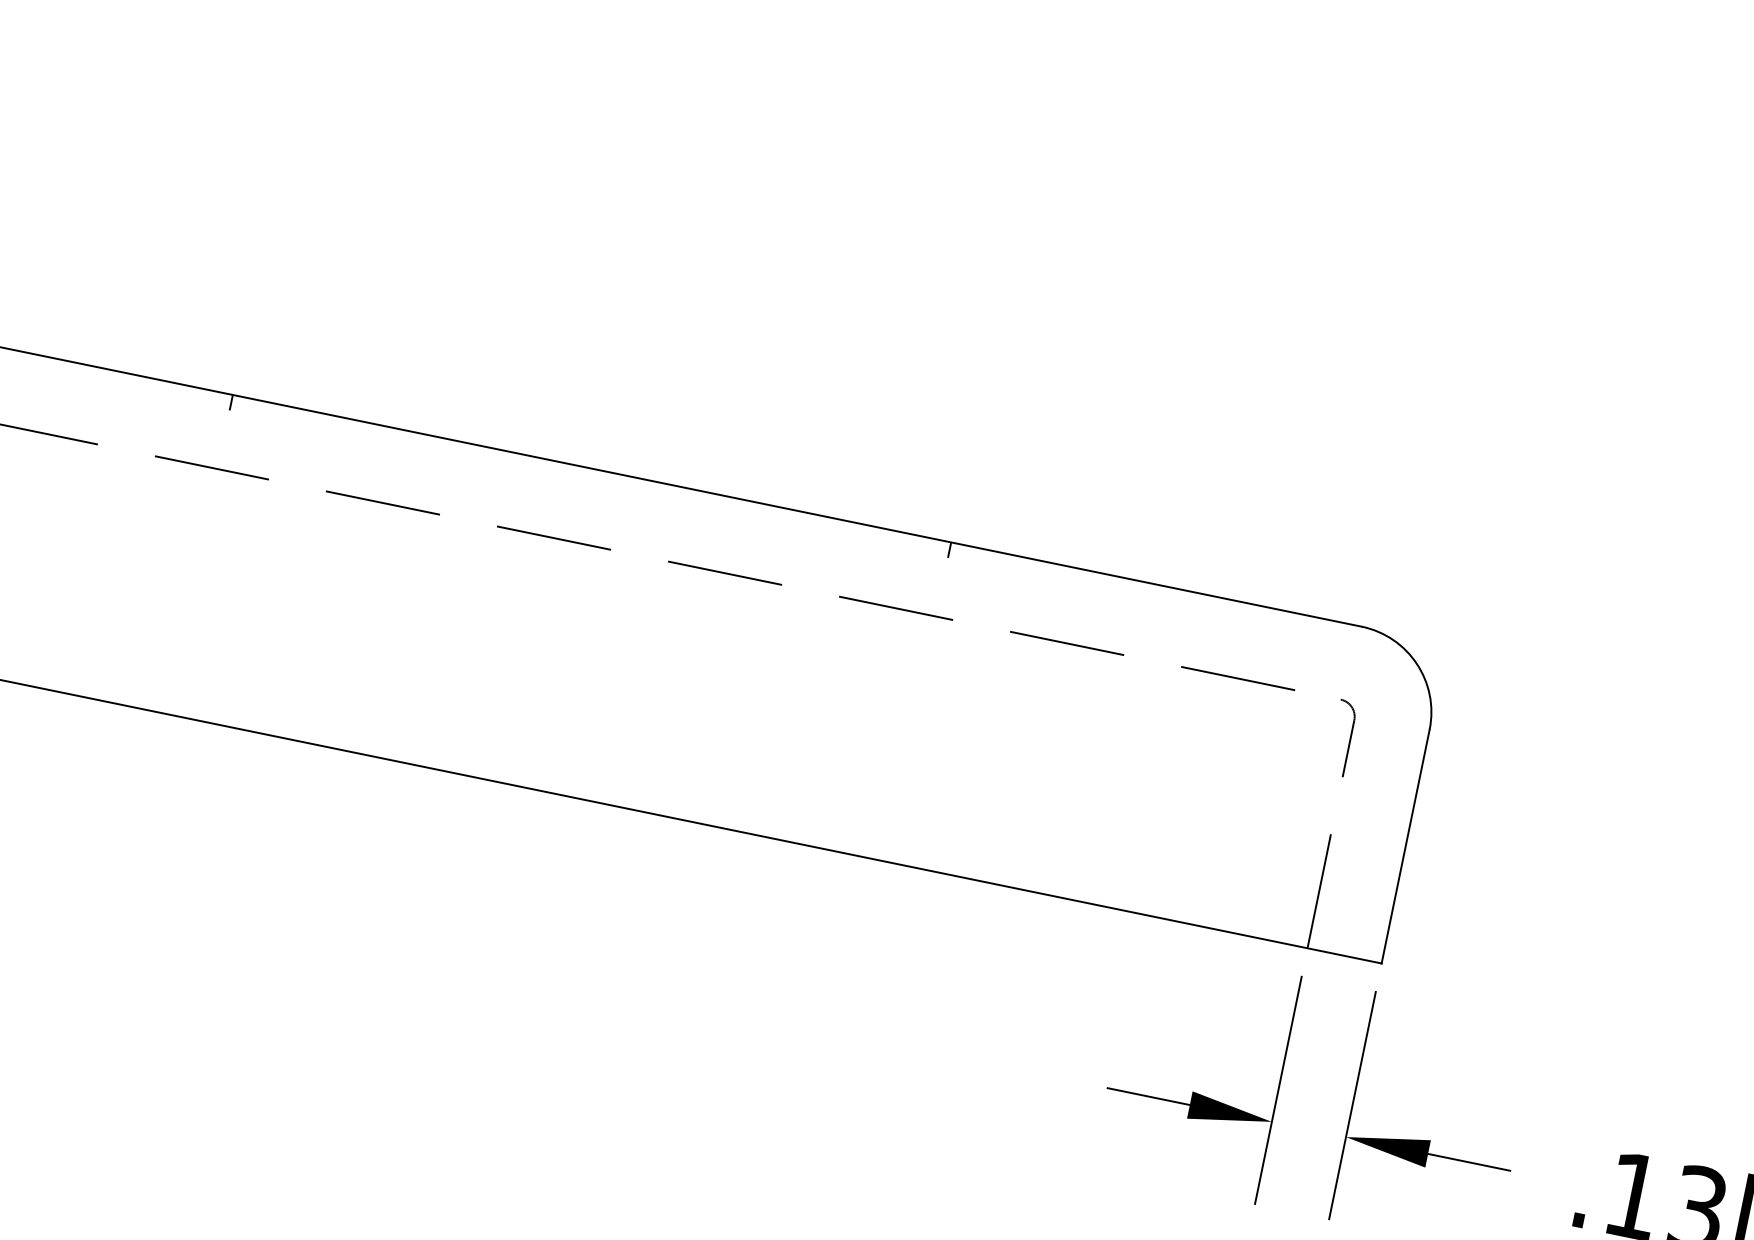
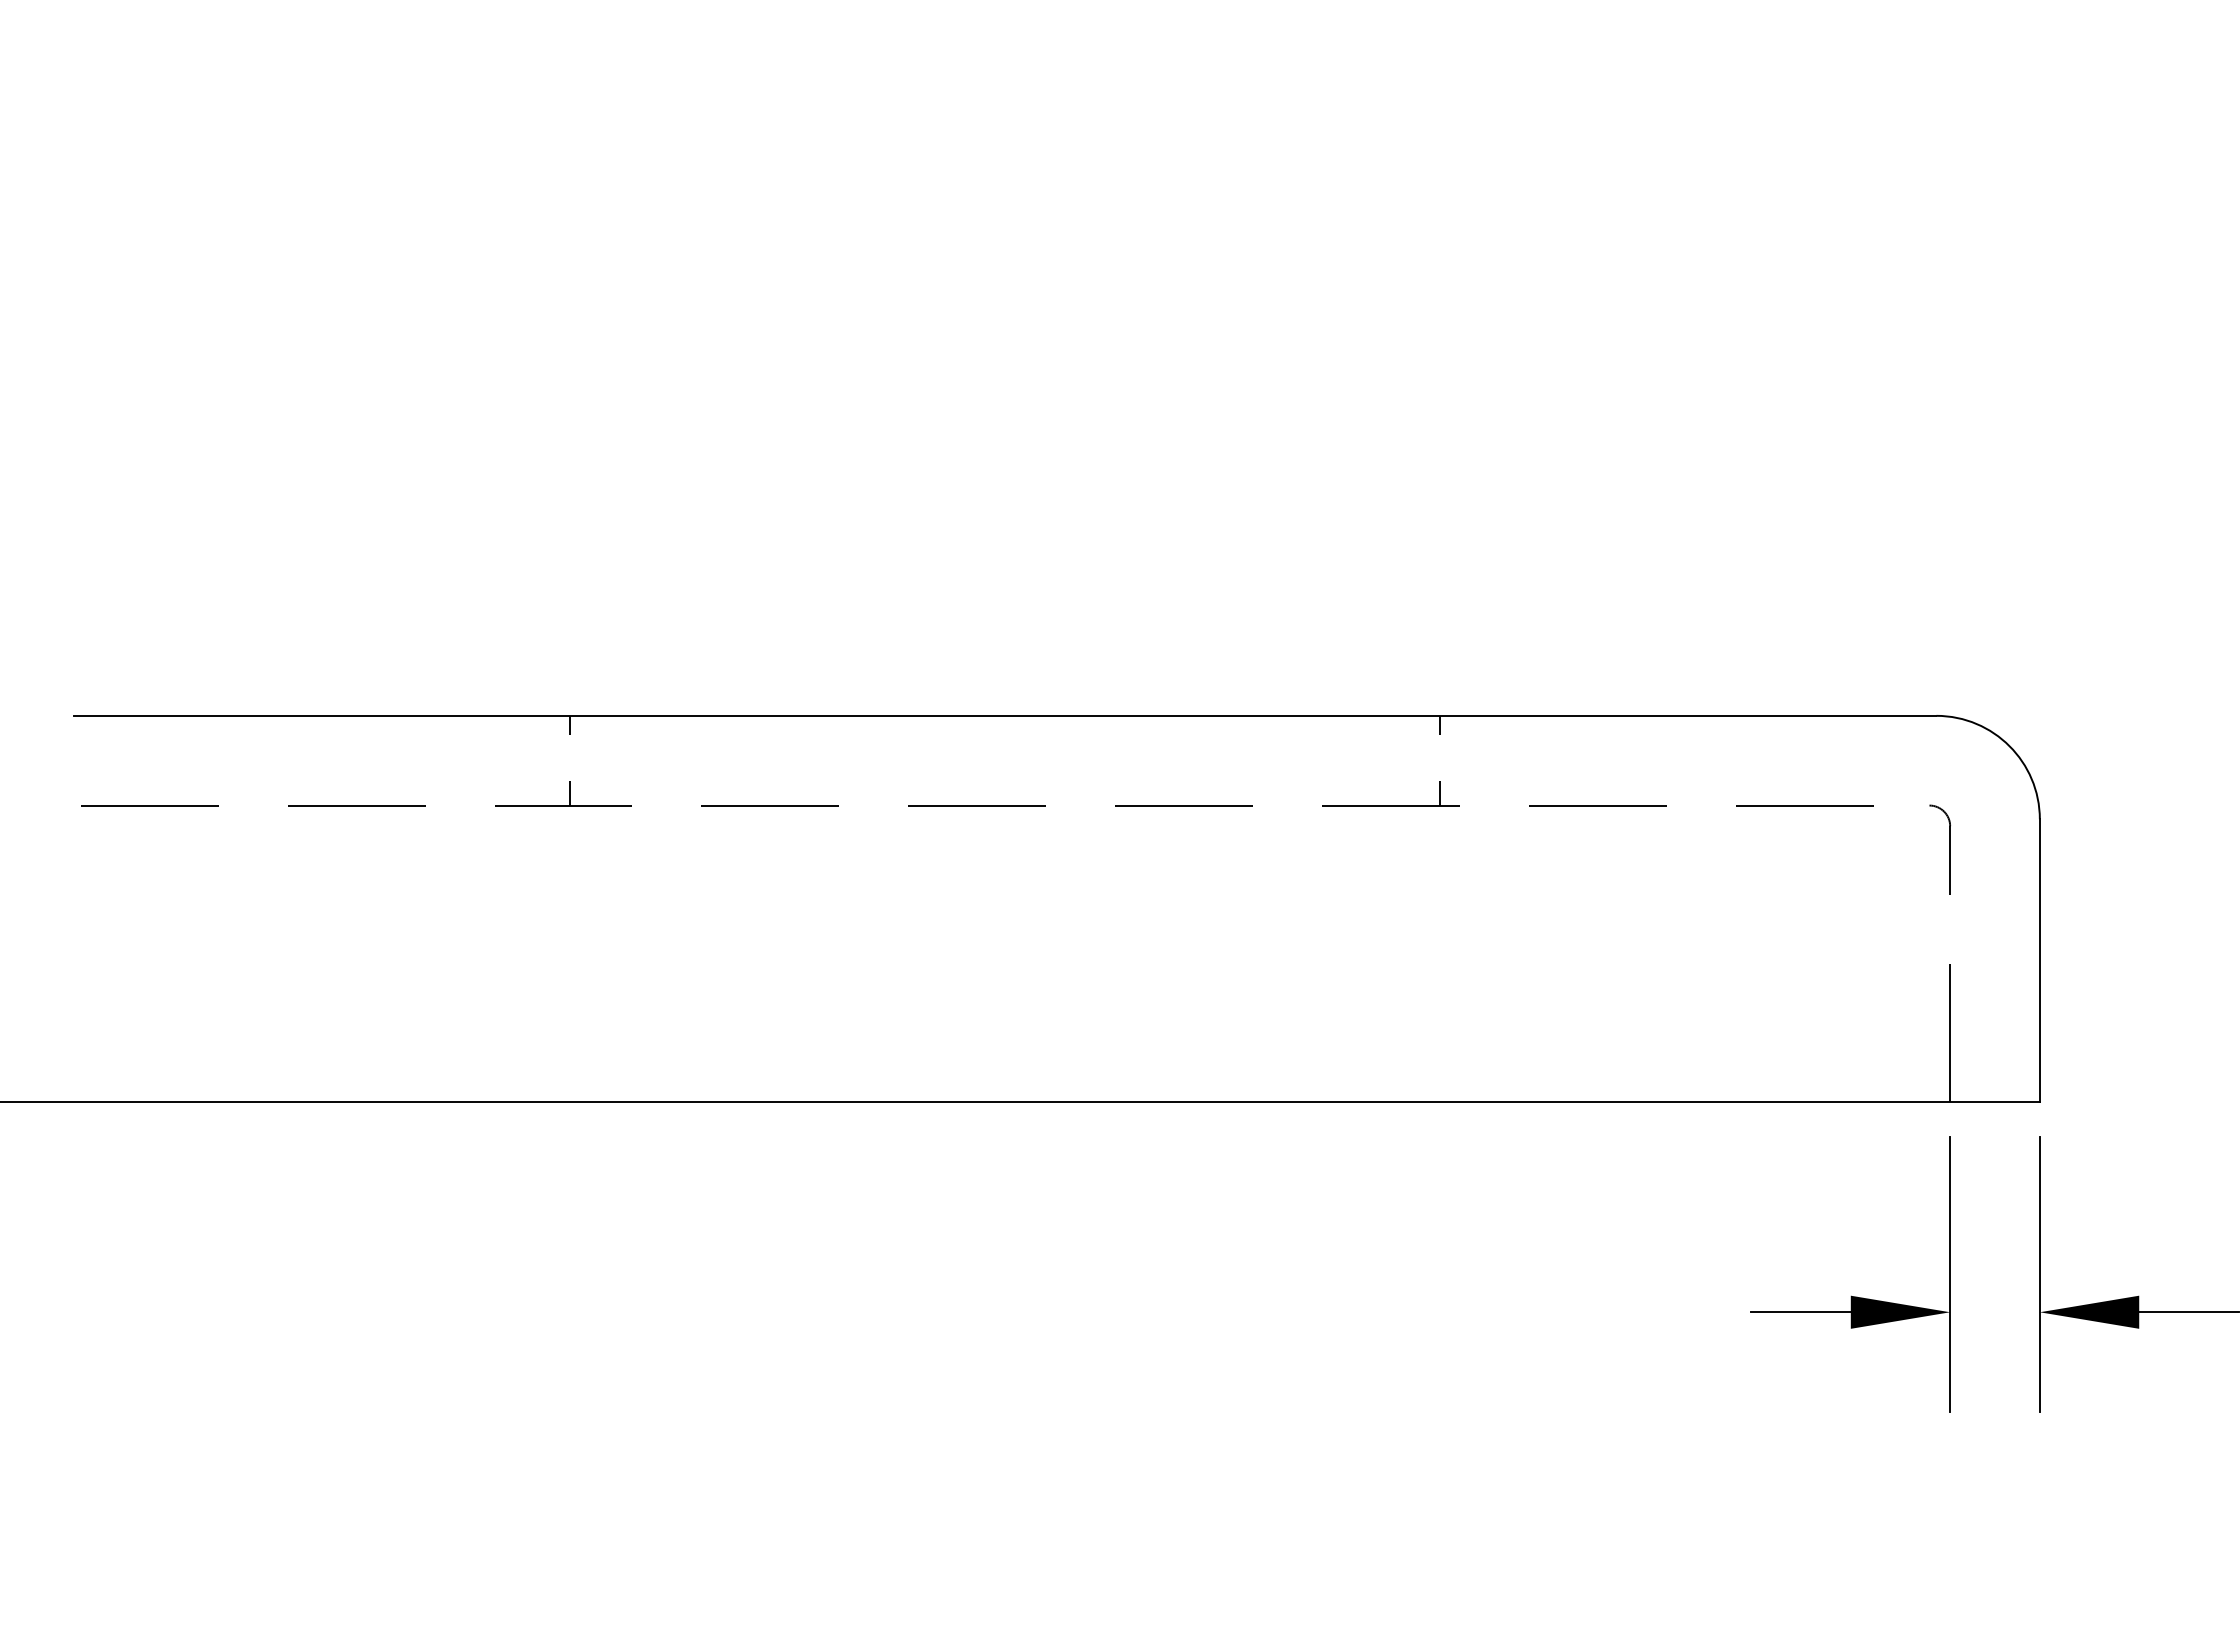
line: (219, 459) -> (570, 793), added
line: (937, 606) -> (1439, 793), added

